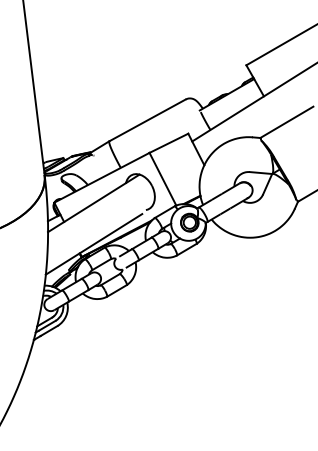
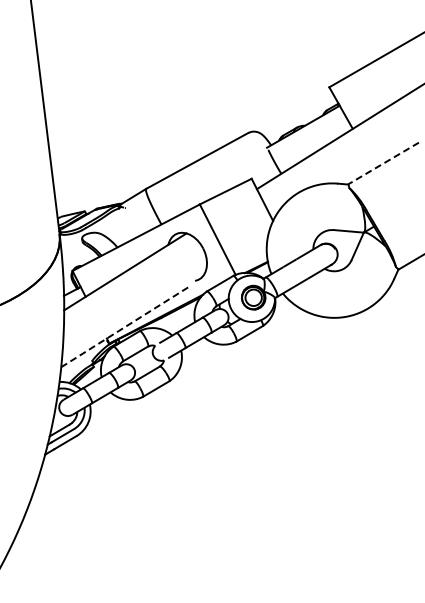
line: (286, 122) -> (383, 163), solid -> dashed
line: (94, 244) -> (126, 326), solid -> dashed

